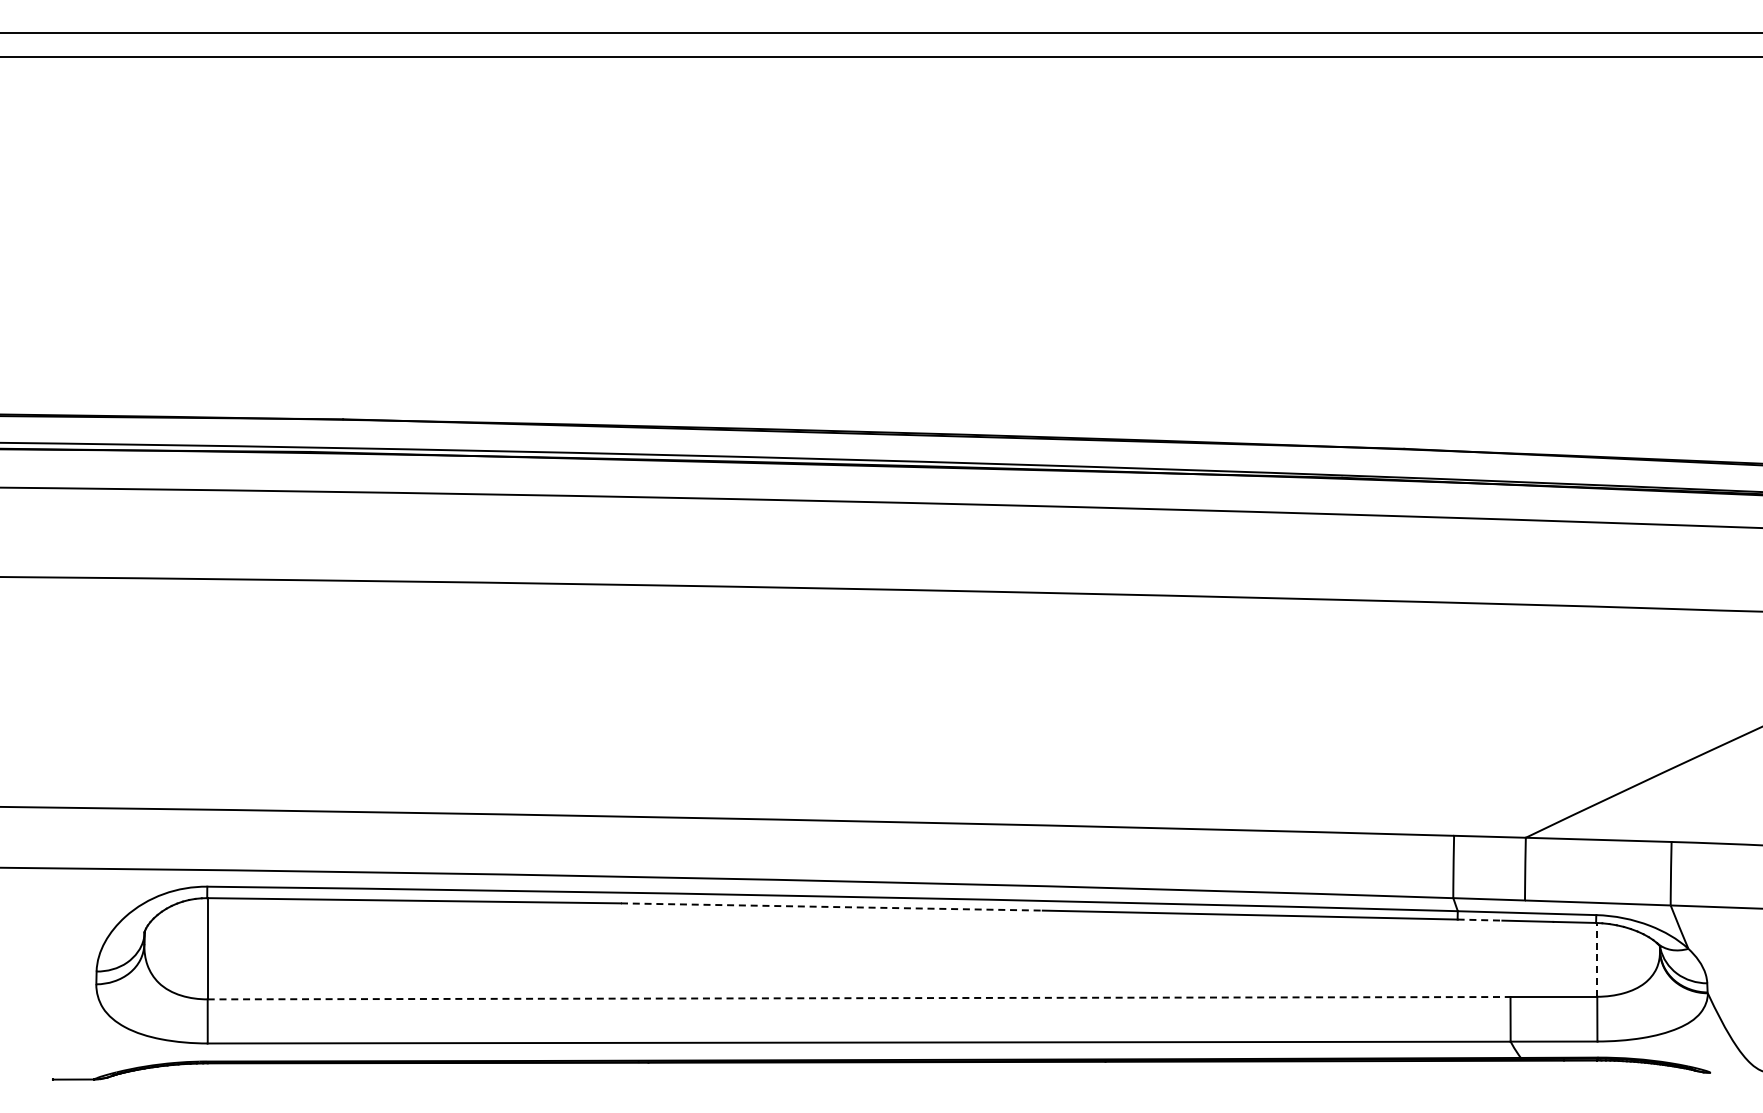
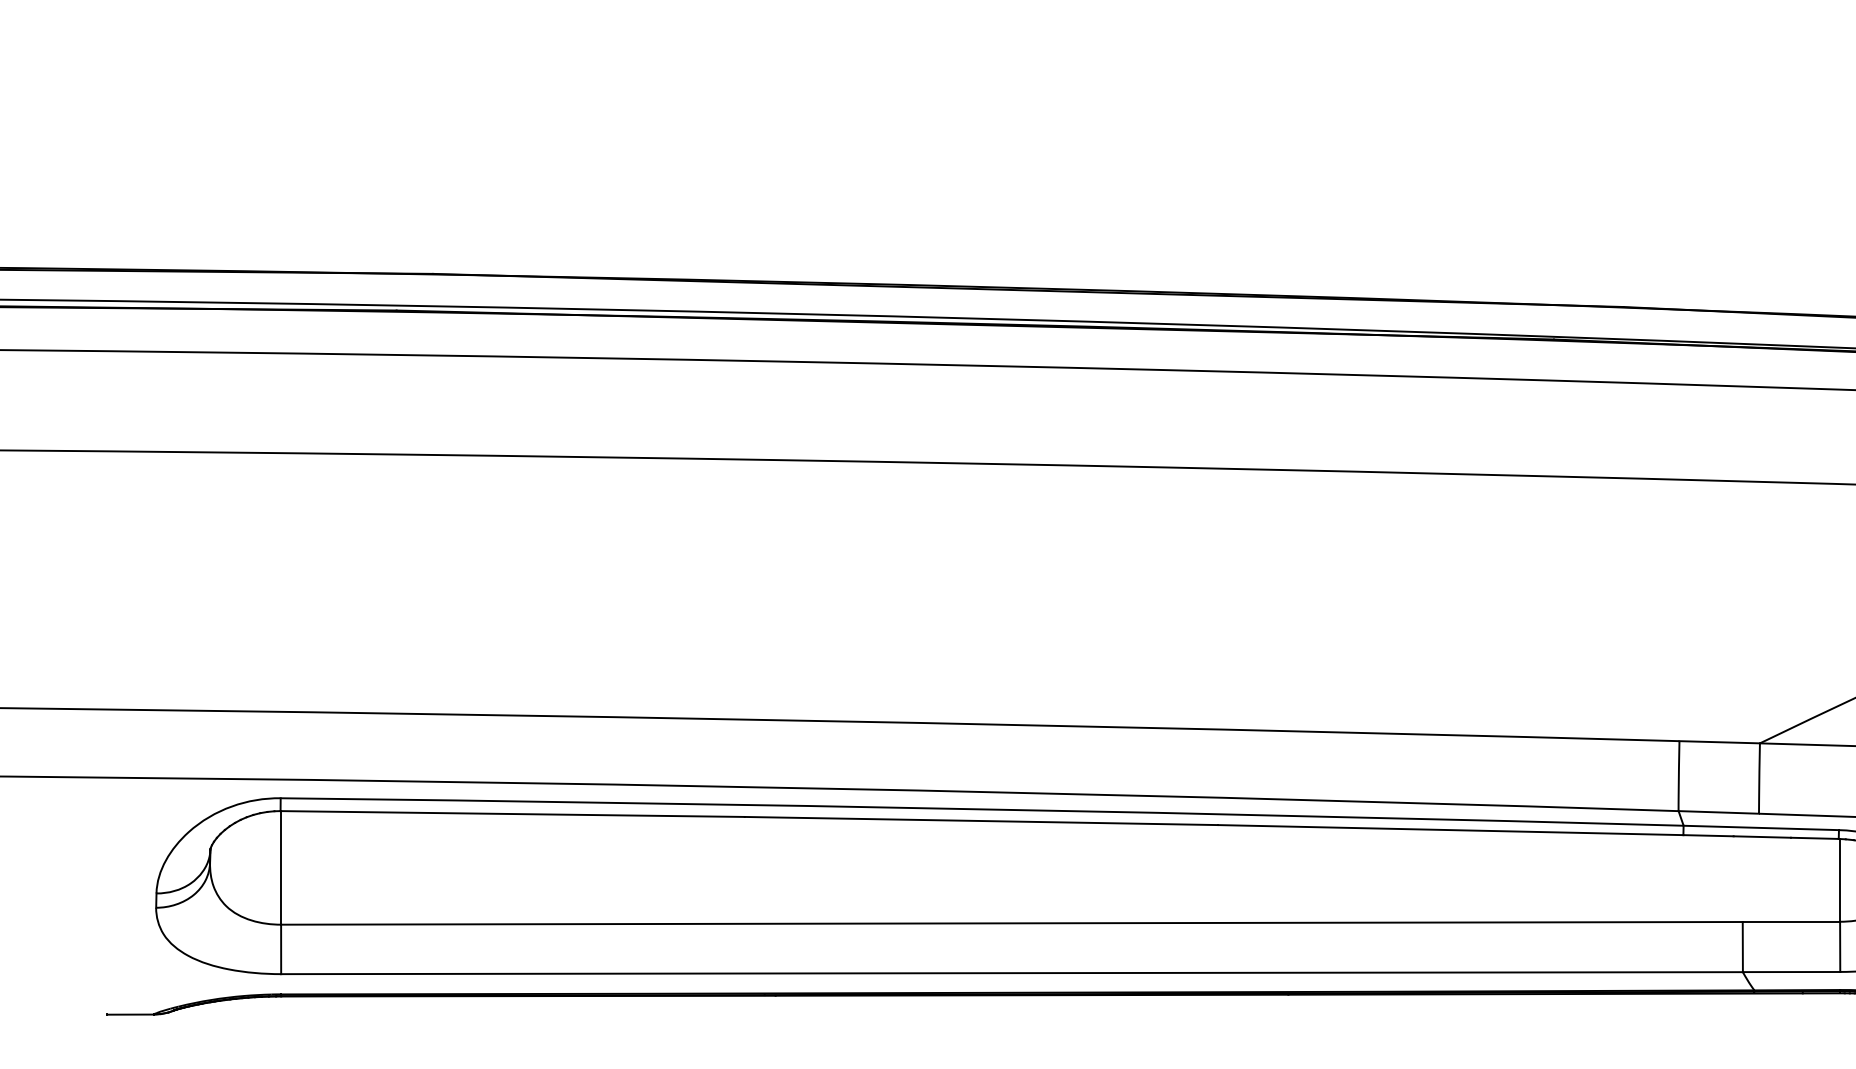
line: (831, 906) -> (980, 820), dashed -> solid
line: (1480, 920) -> (1709, 836), dashed -> solid
line: (1597, 959) -> (1840, 879), dashed -> solid
line: (859, 998) -> (1012, 923), dashed -> solid

